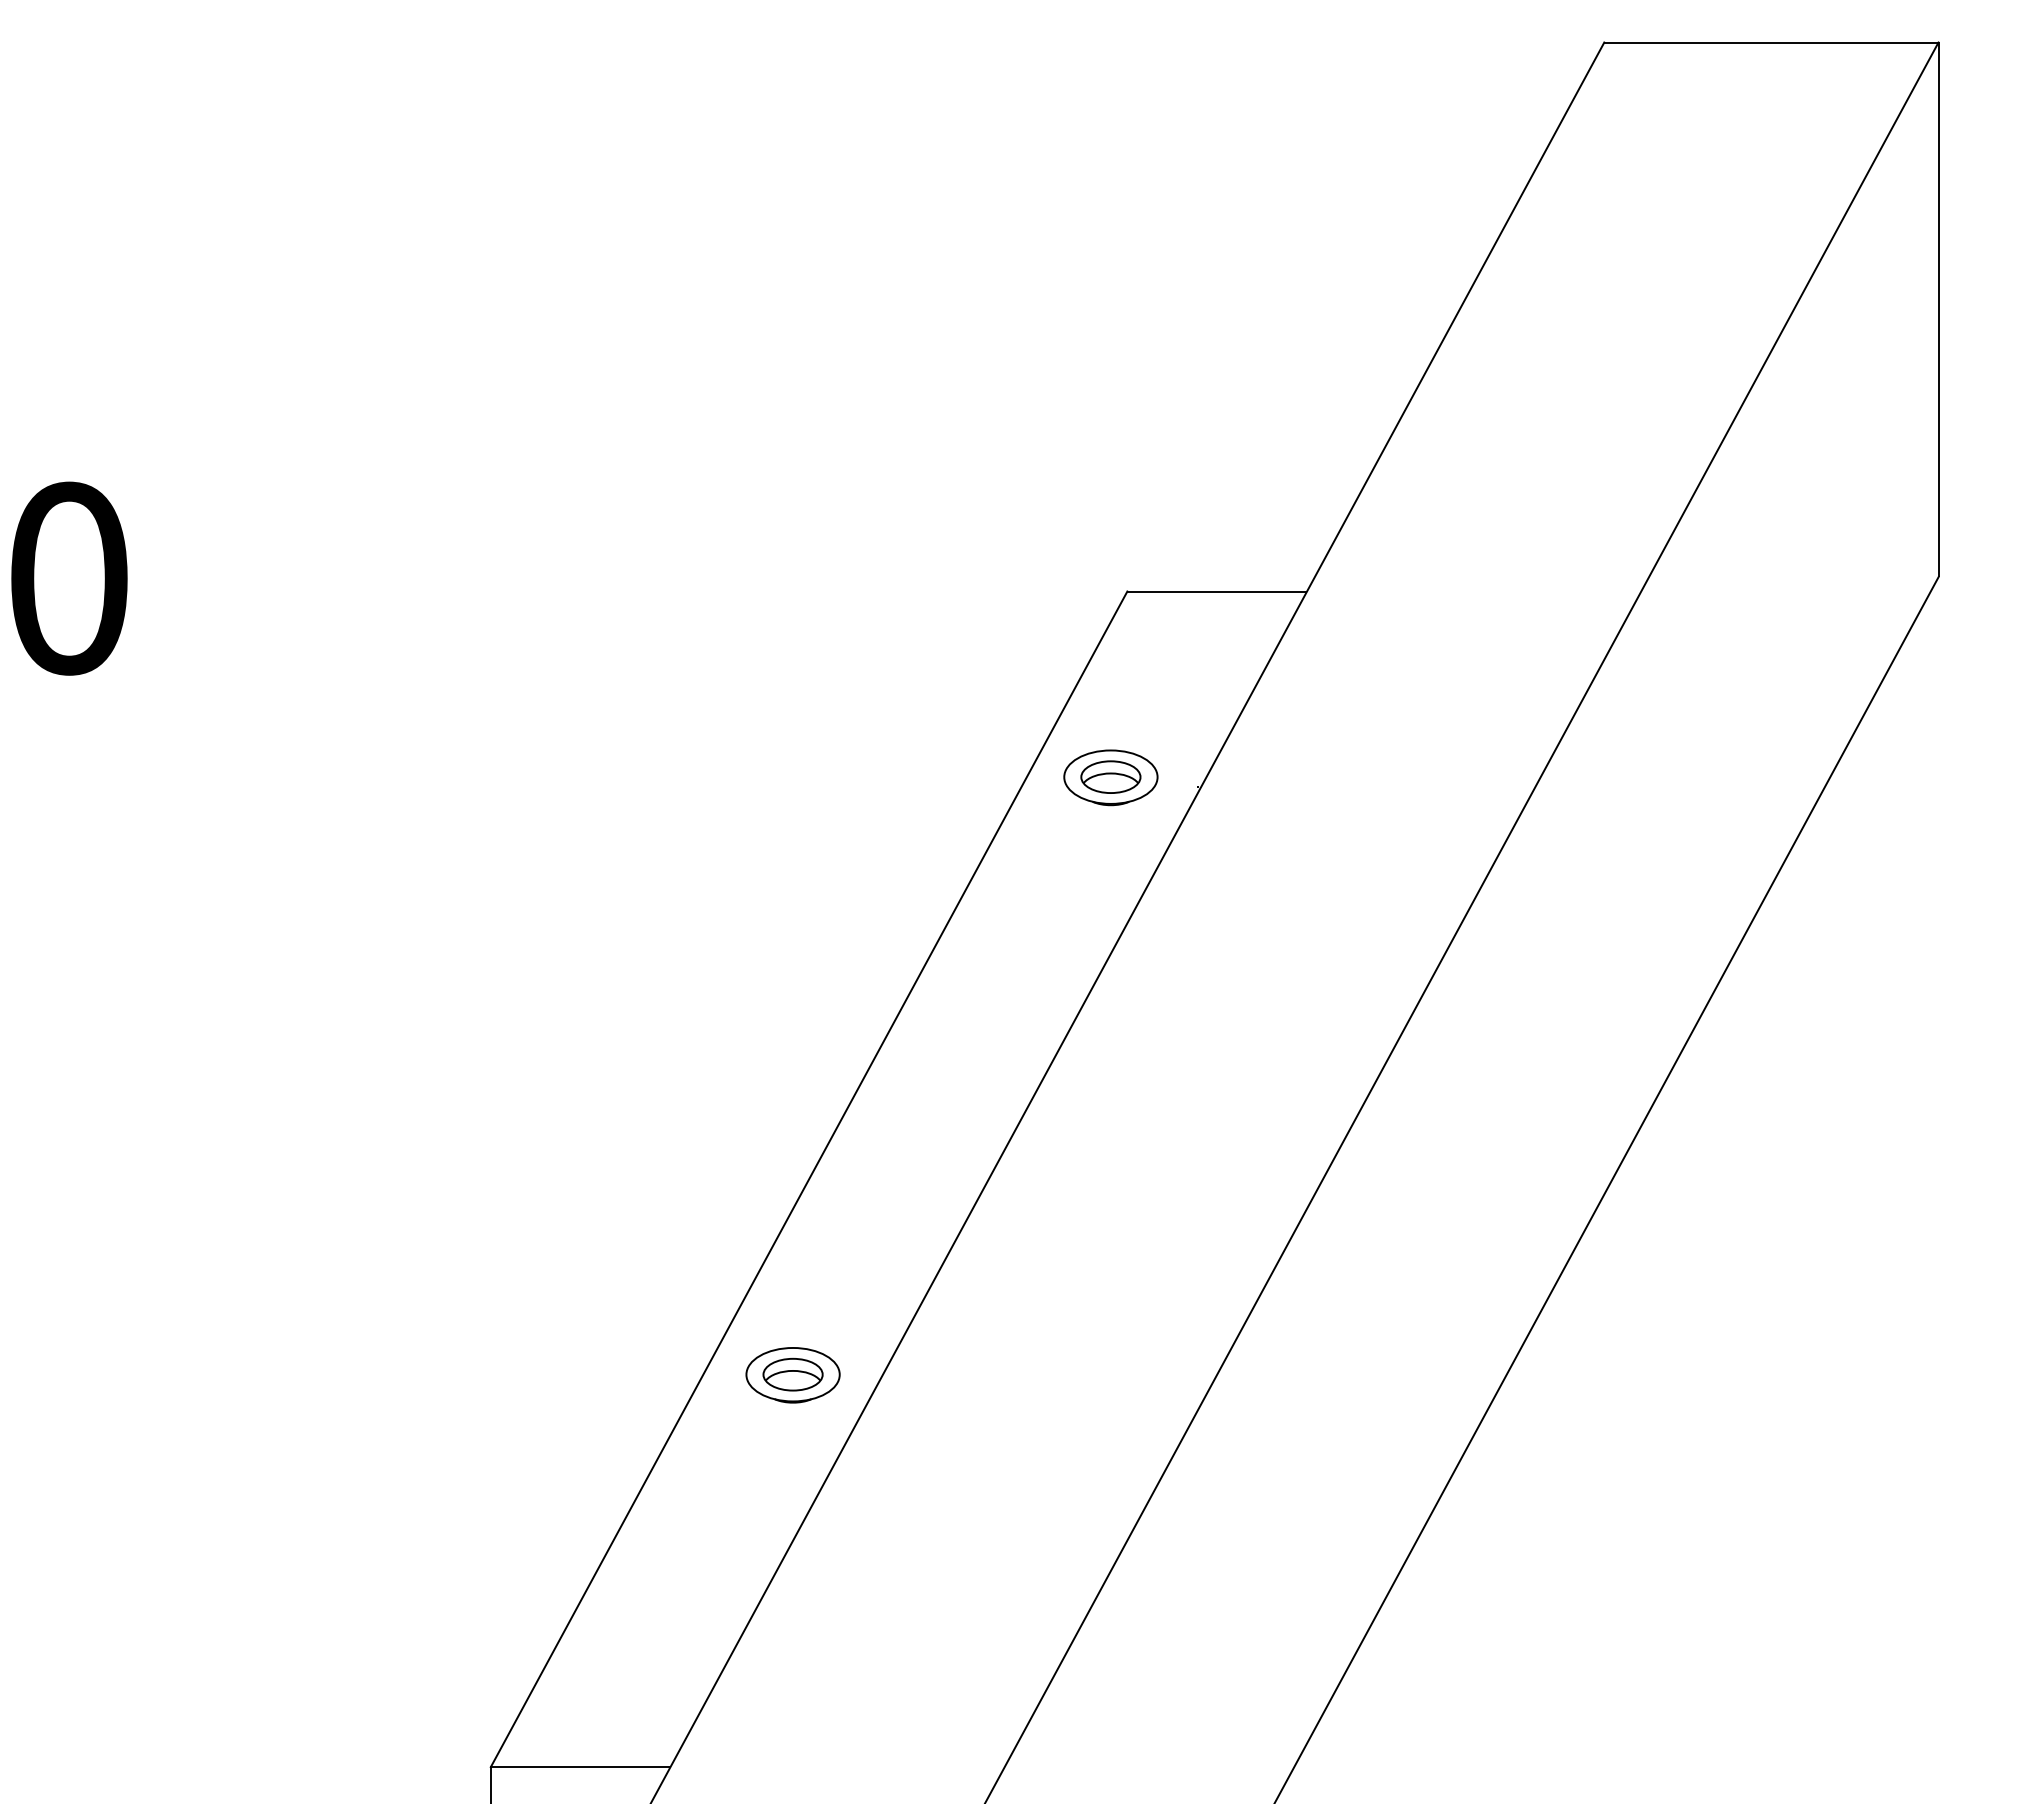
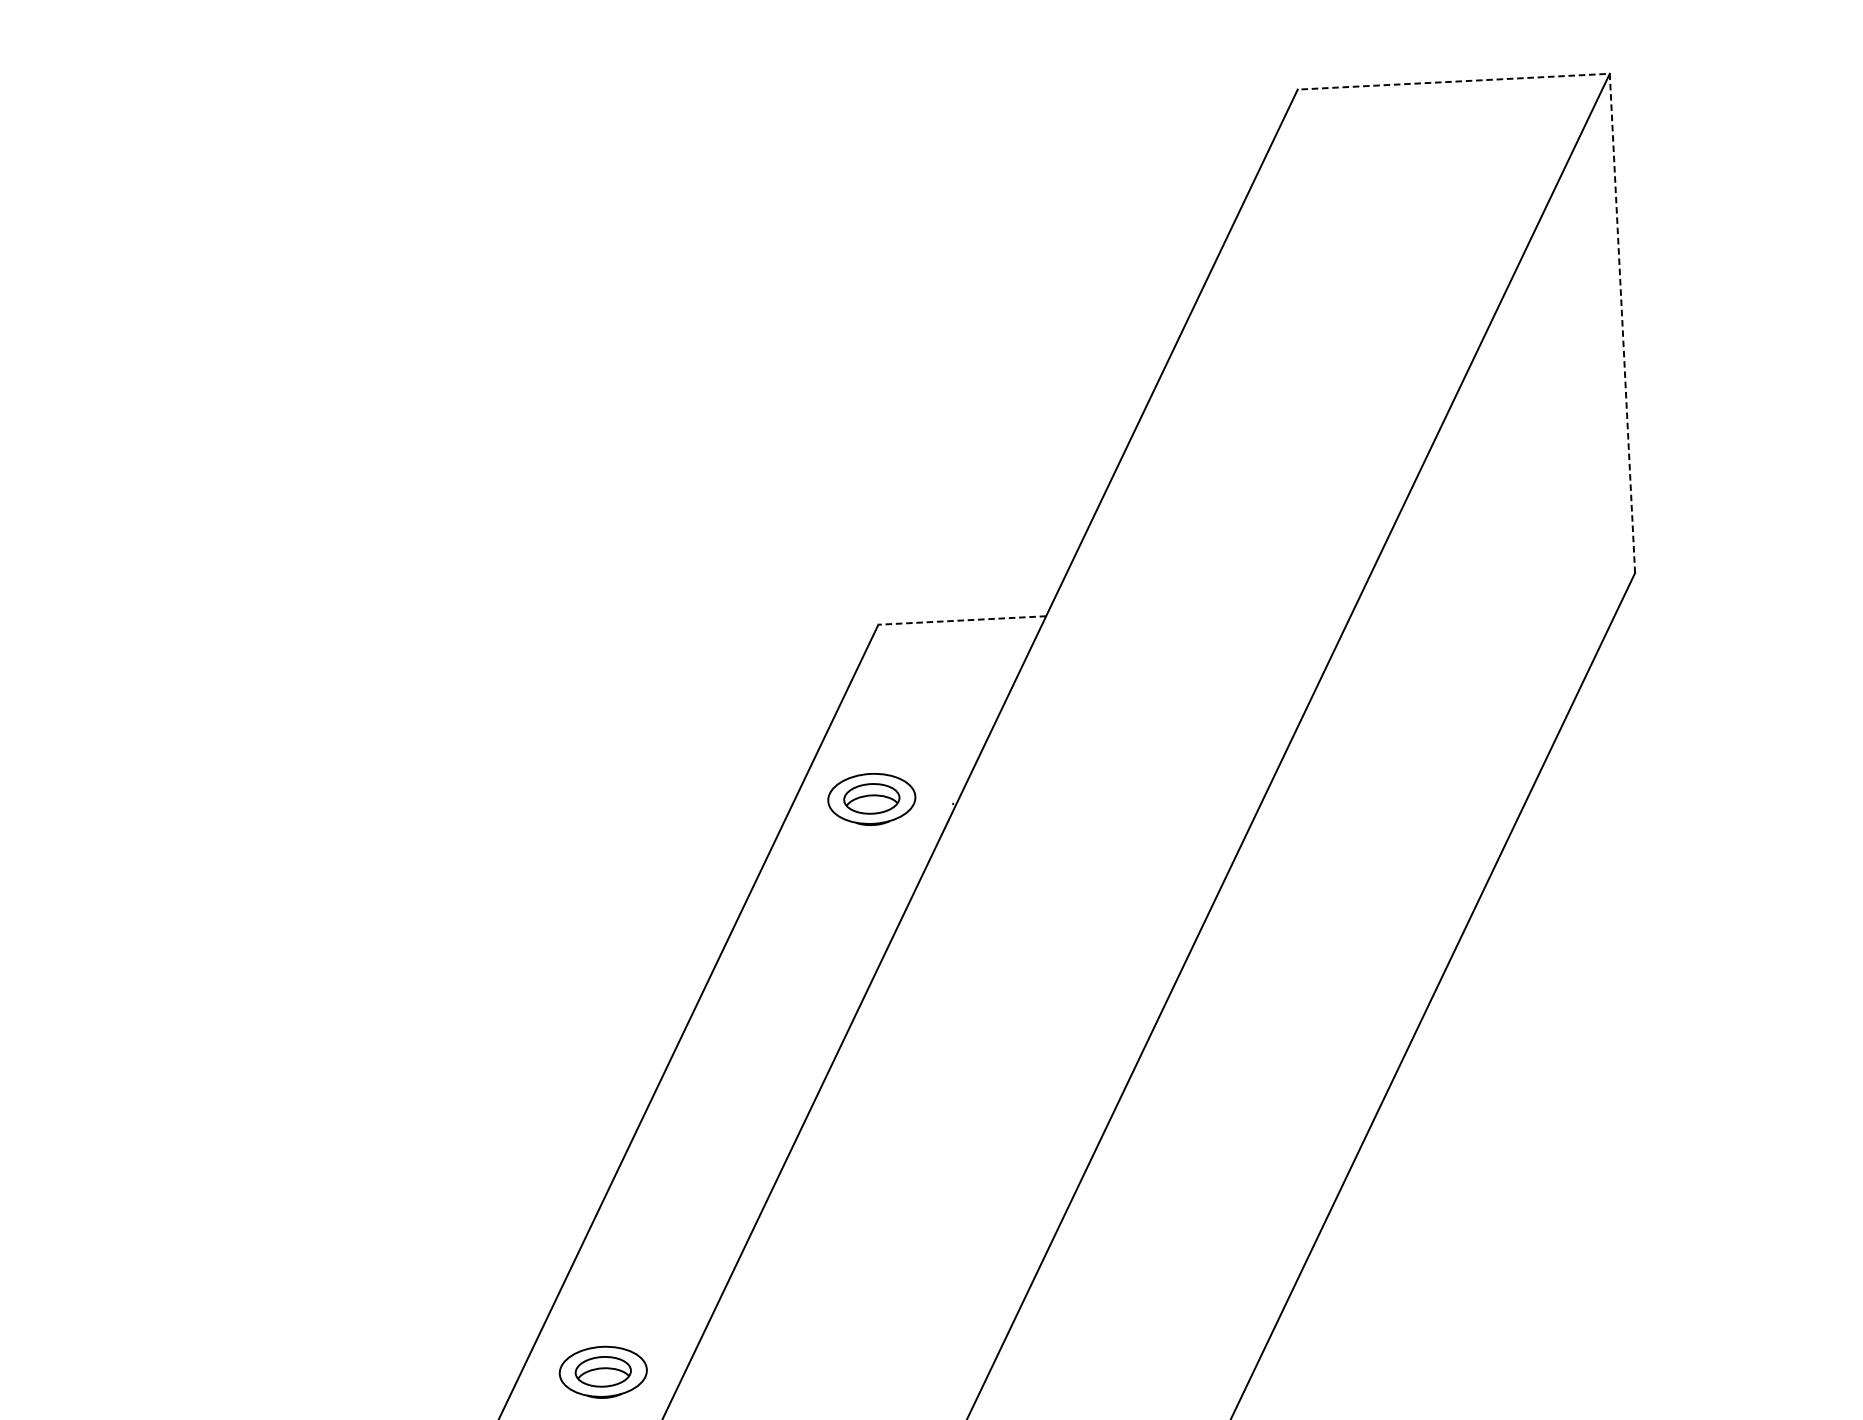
line: (1938, 141) -> (1614, 166), solid -> dashed
line: (1217, 591) -> (962, 620), solid -> dashed

